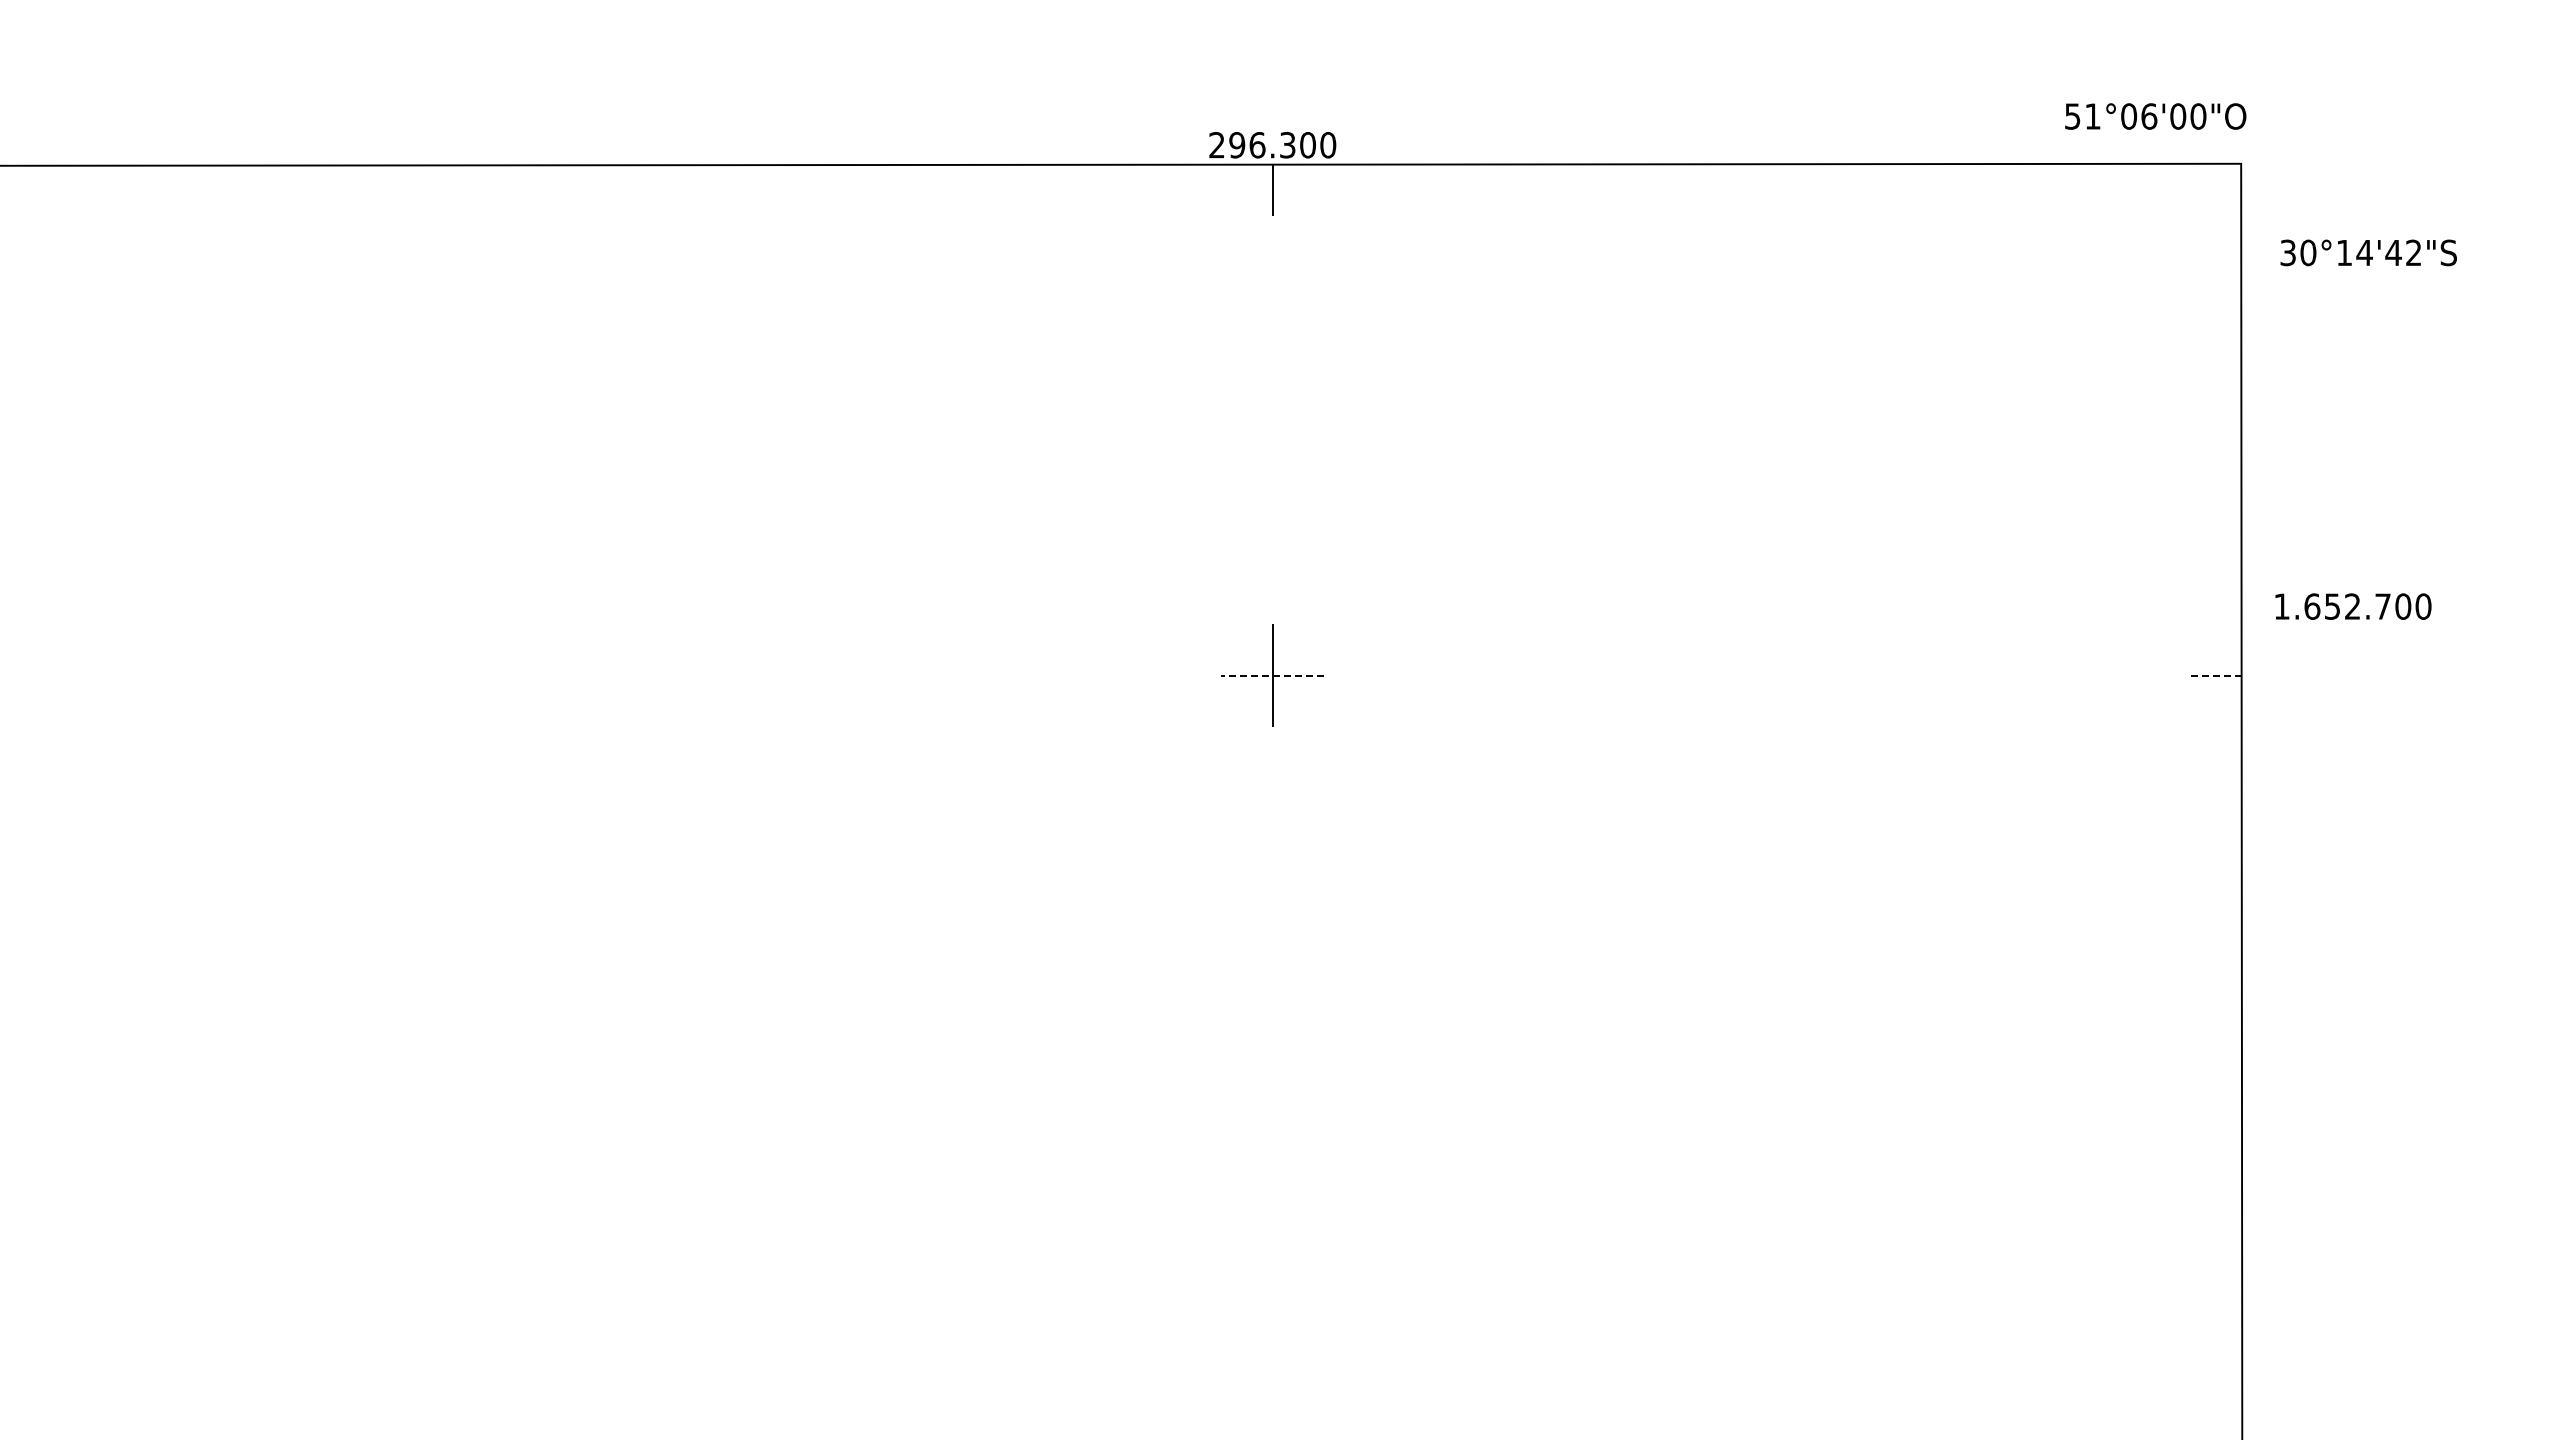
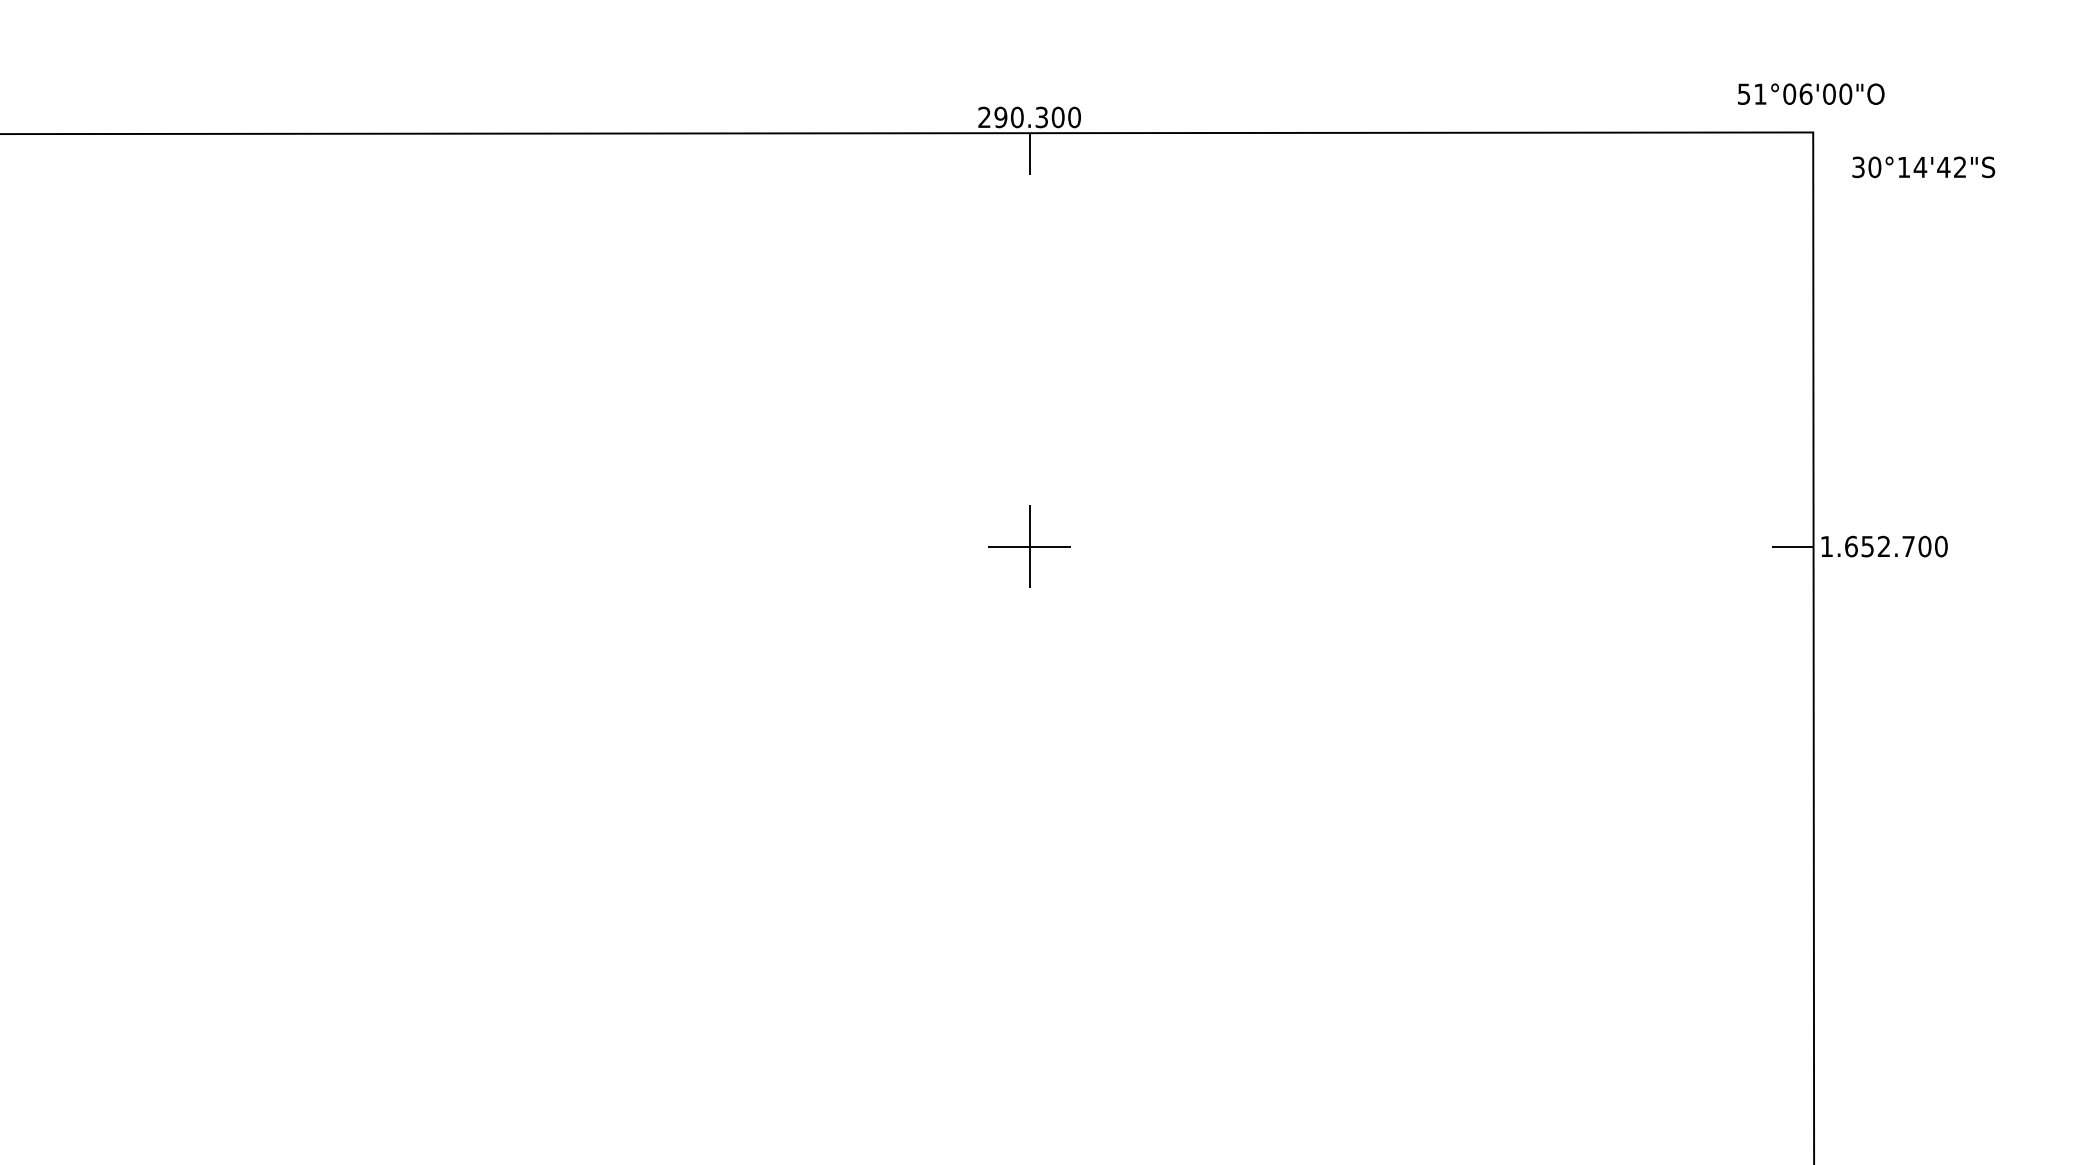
text: (2155, 116) -> (1811, 94), moved
text: (1257, 145) -> (1017, 117), 296.300 -> 290.300
text: (2368, 252) -> (1923, 167), moved
text: (2353, 606) -> (1884, 546), moved
line: (1272, 675) -> (1029, 546), dashed -> solid
line: (2215, 675) -> (1792, 546), dashed -> solid

